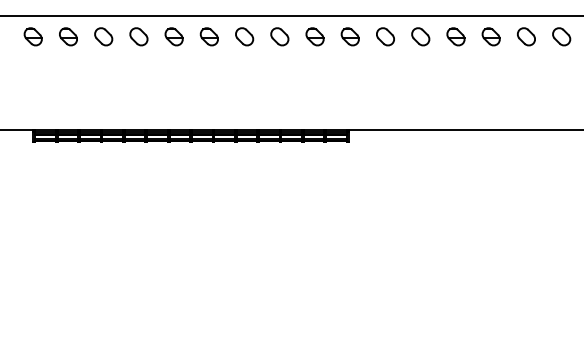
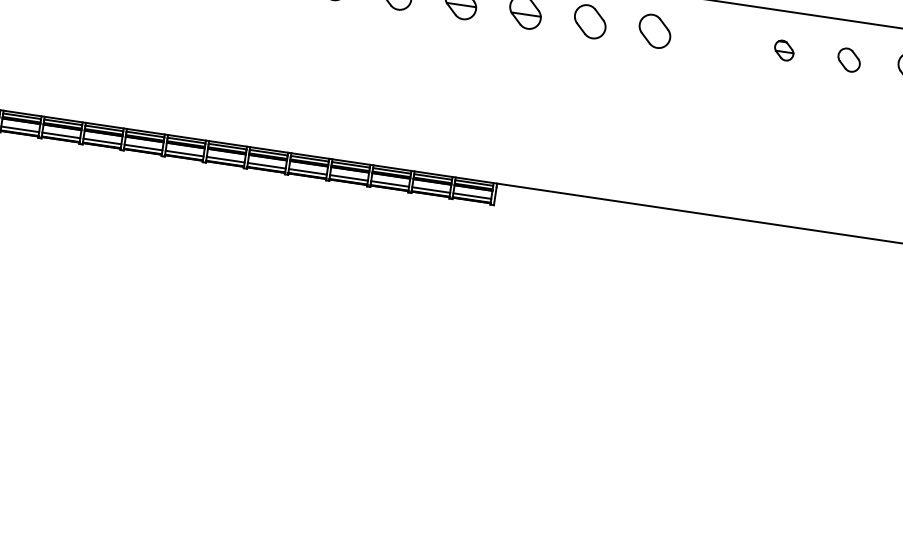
part: (455, 36) -> (718, 40), removed
part: (490, 36) -> (783, 49), size x0.6
part: (526, 36) -> (849, 59), size x0.7

